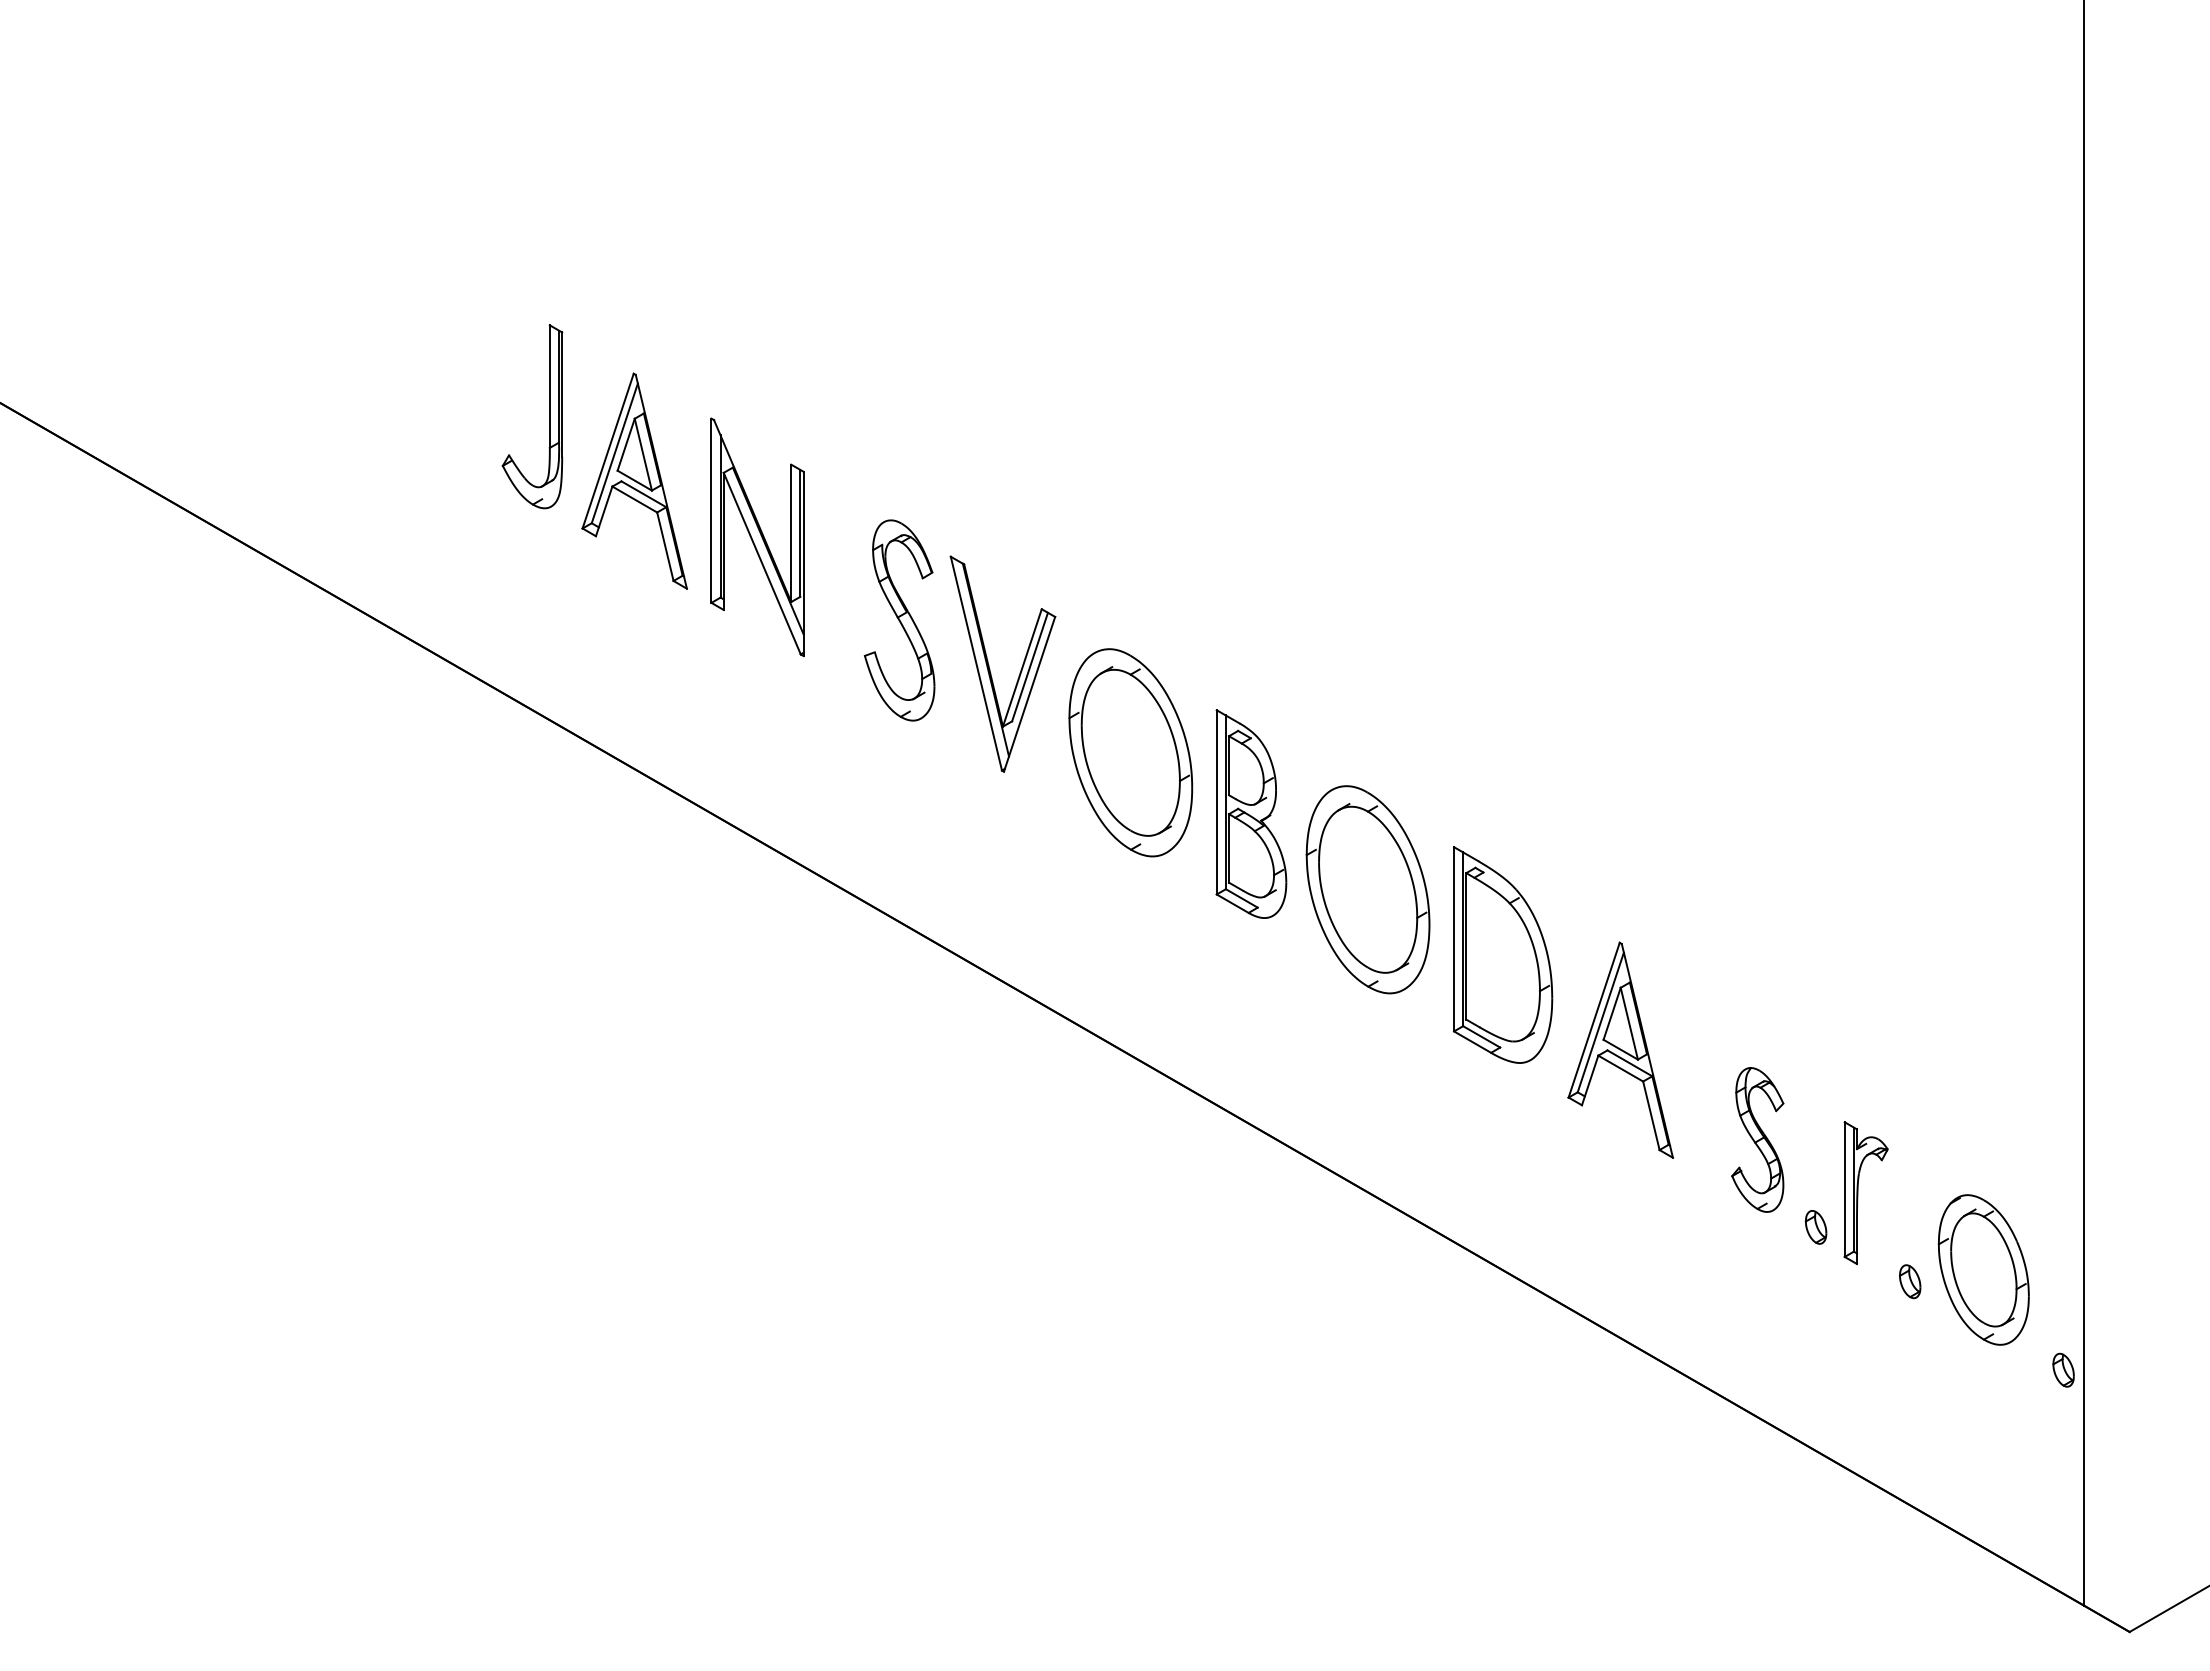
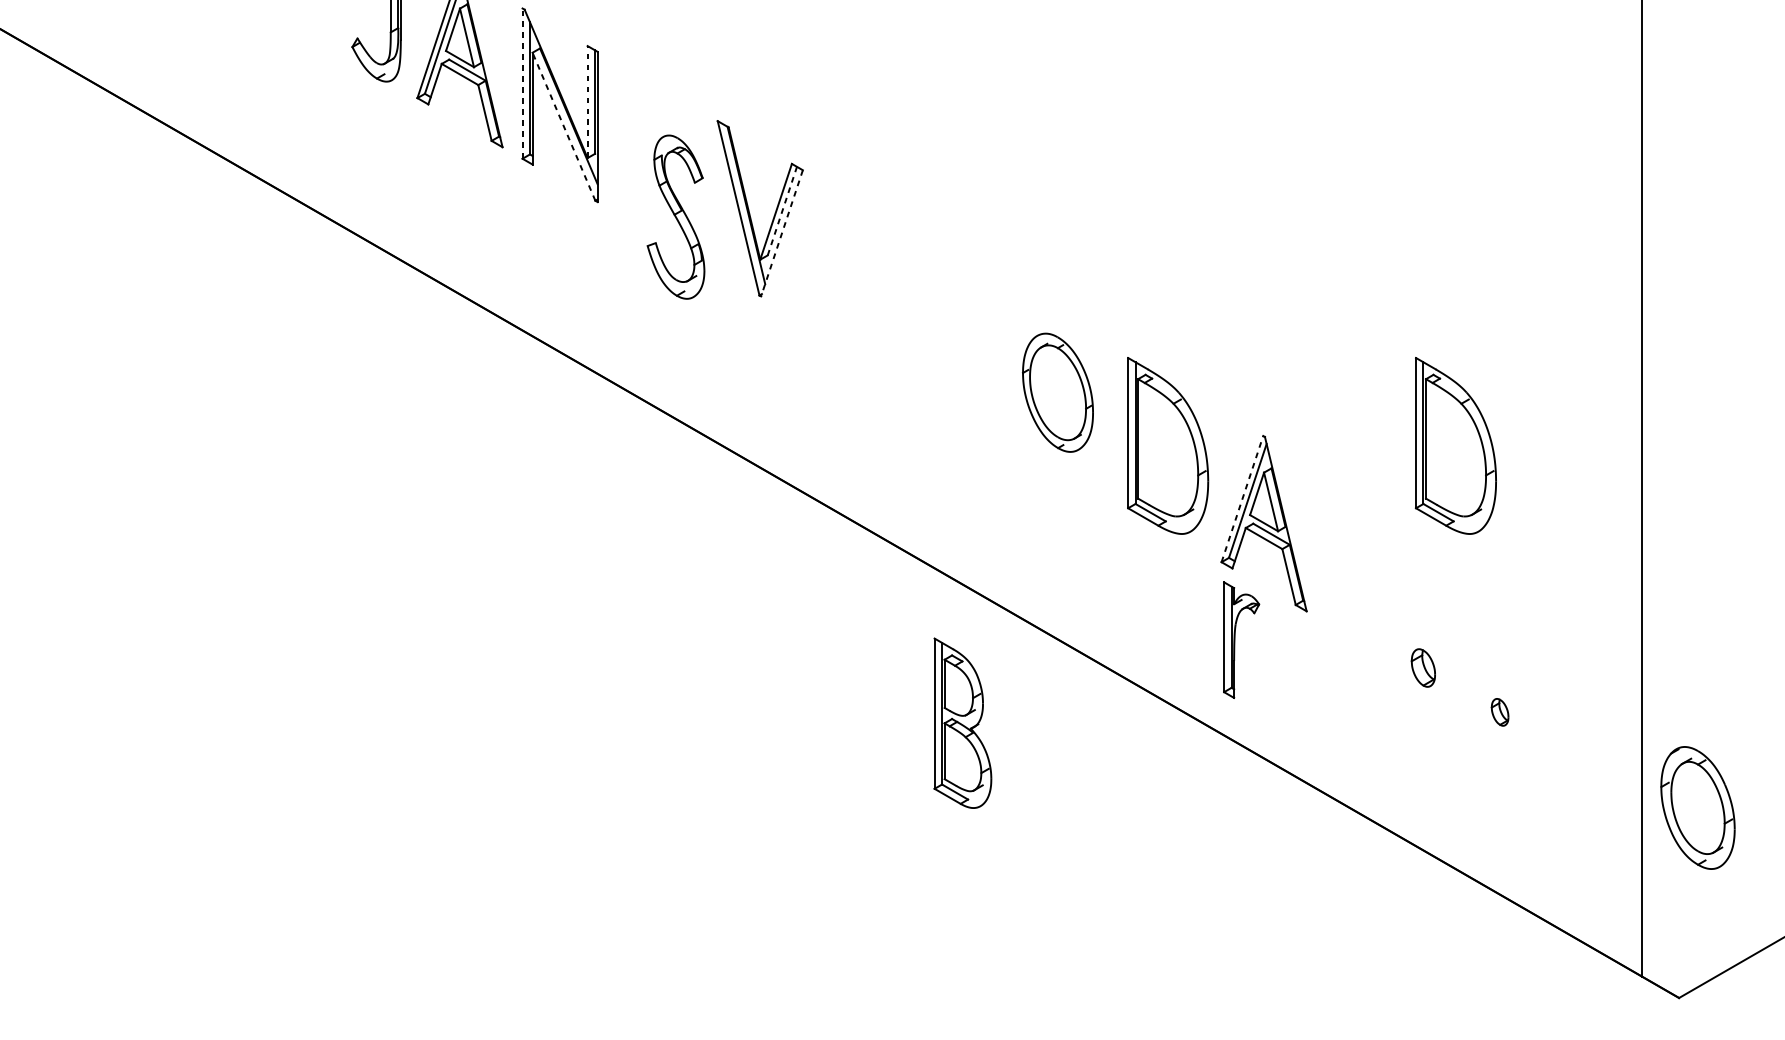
line: (711, 510) -> (522, 83), solid -> dashed
line: (791, 533) -> (587, 102), solid -> dashed
line: (762, 563) -> (564, 126), solid -> dashed
part: (899, 620) -> (675, 217), moved
line: (1030, 666) -> (782, 210), solid -> dashed
line: (1029, 694) -> (781, 233), solid -> dashed
part: (1130, 752) -> (864, 280), removed
part: (1251, 813) -> (962, 722), moved
part: (1367, 889) -> (1057, 392), size x0.7
part: (1855, 954) -> (1455, 445), added
line: (1594, 1020) -> (1242, 499), solid -> dashed
part: (1757, 1139) -> (1375, 596), removed
part: (1858, 1193) -> (1235, 640), moved
part: (1815, 1227) -> (1422, 668), size x1.4
part: (1983, 1269) -> (1697, 807), moved
part: (2063, 1369) -> (1625, 783), removed

